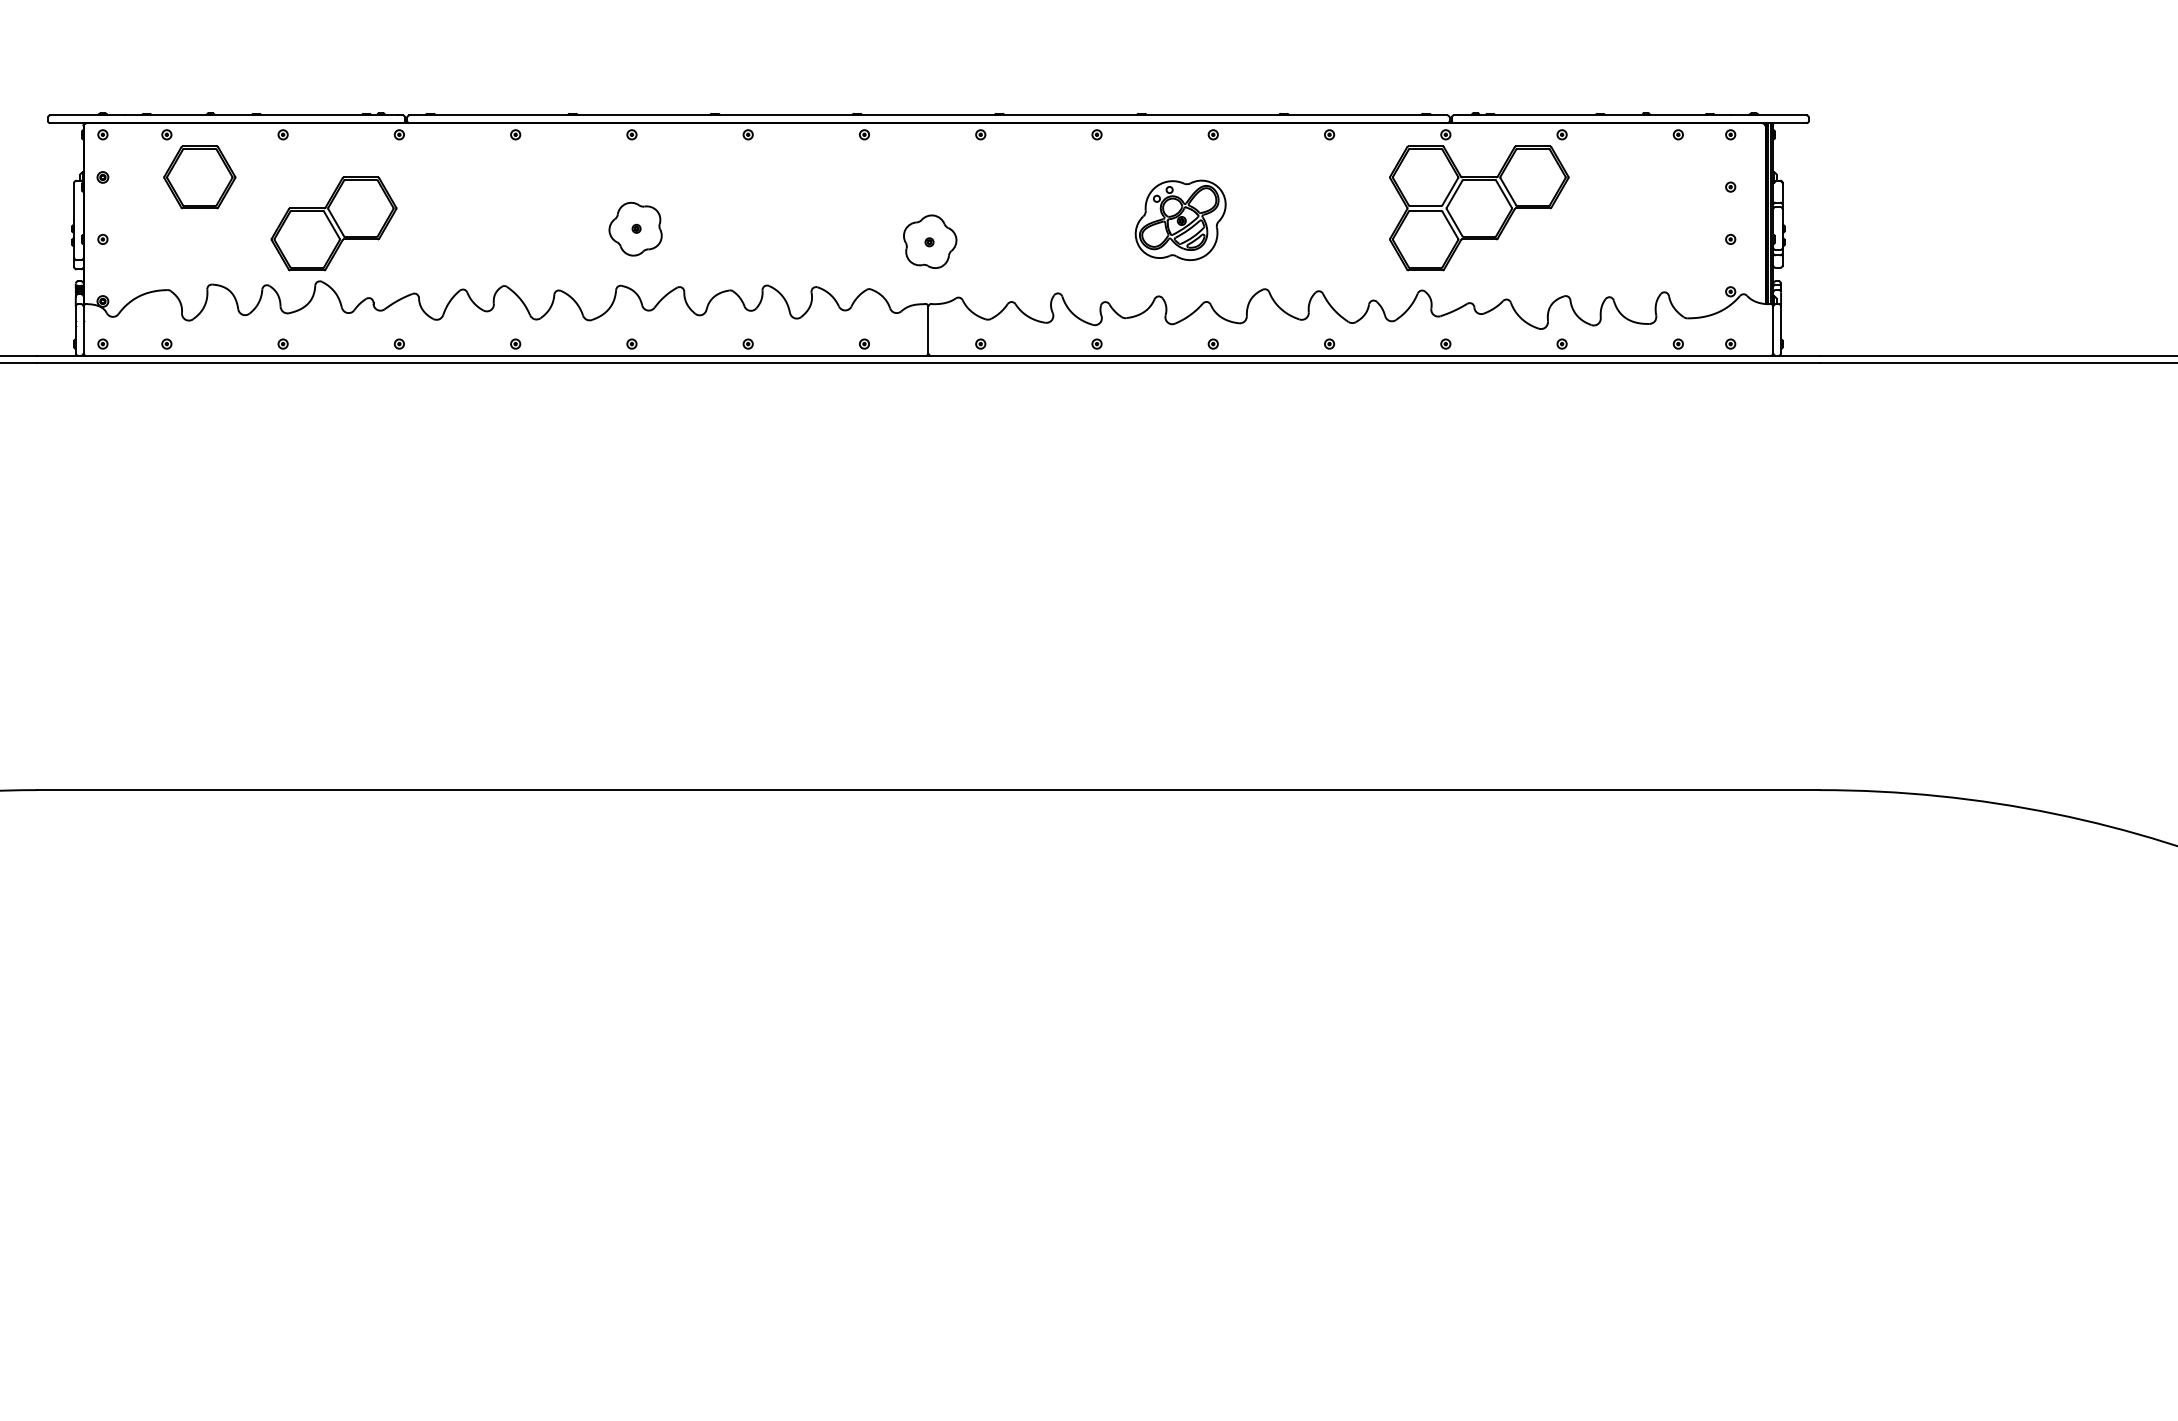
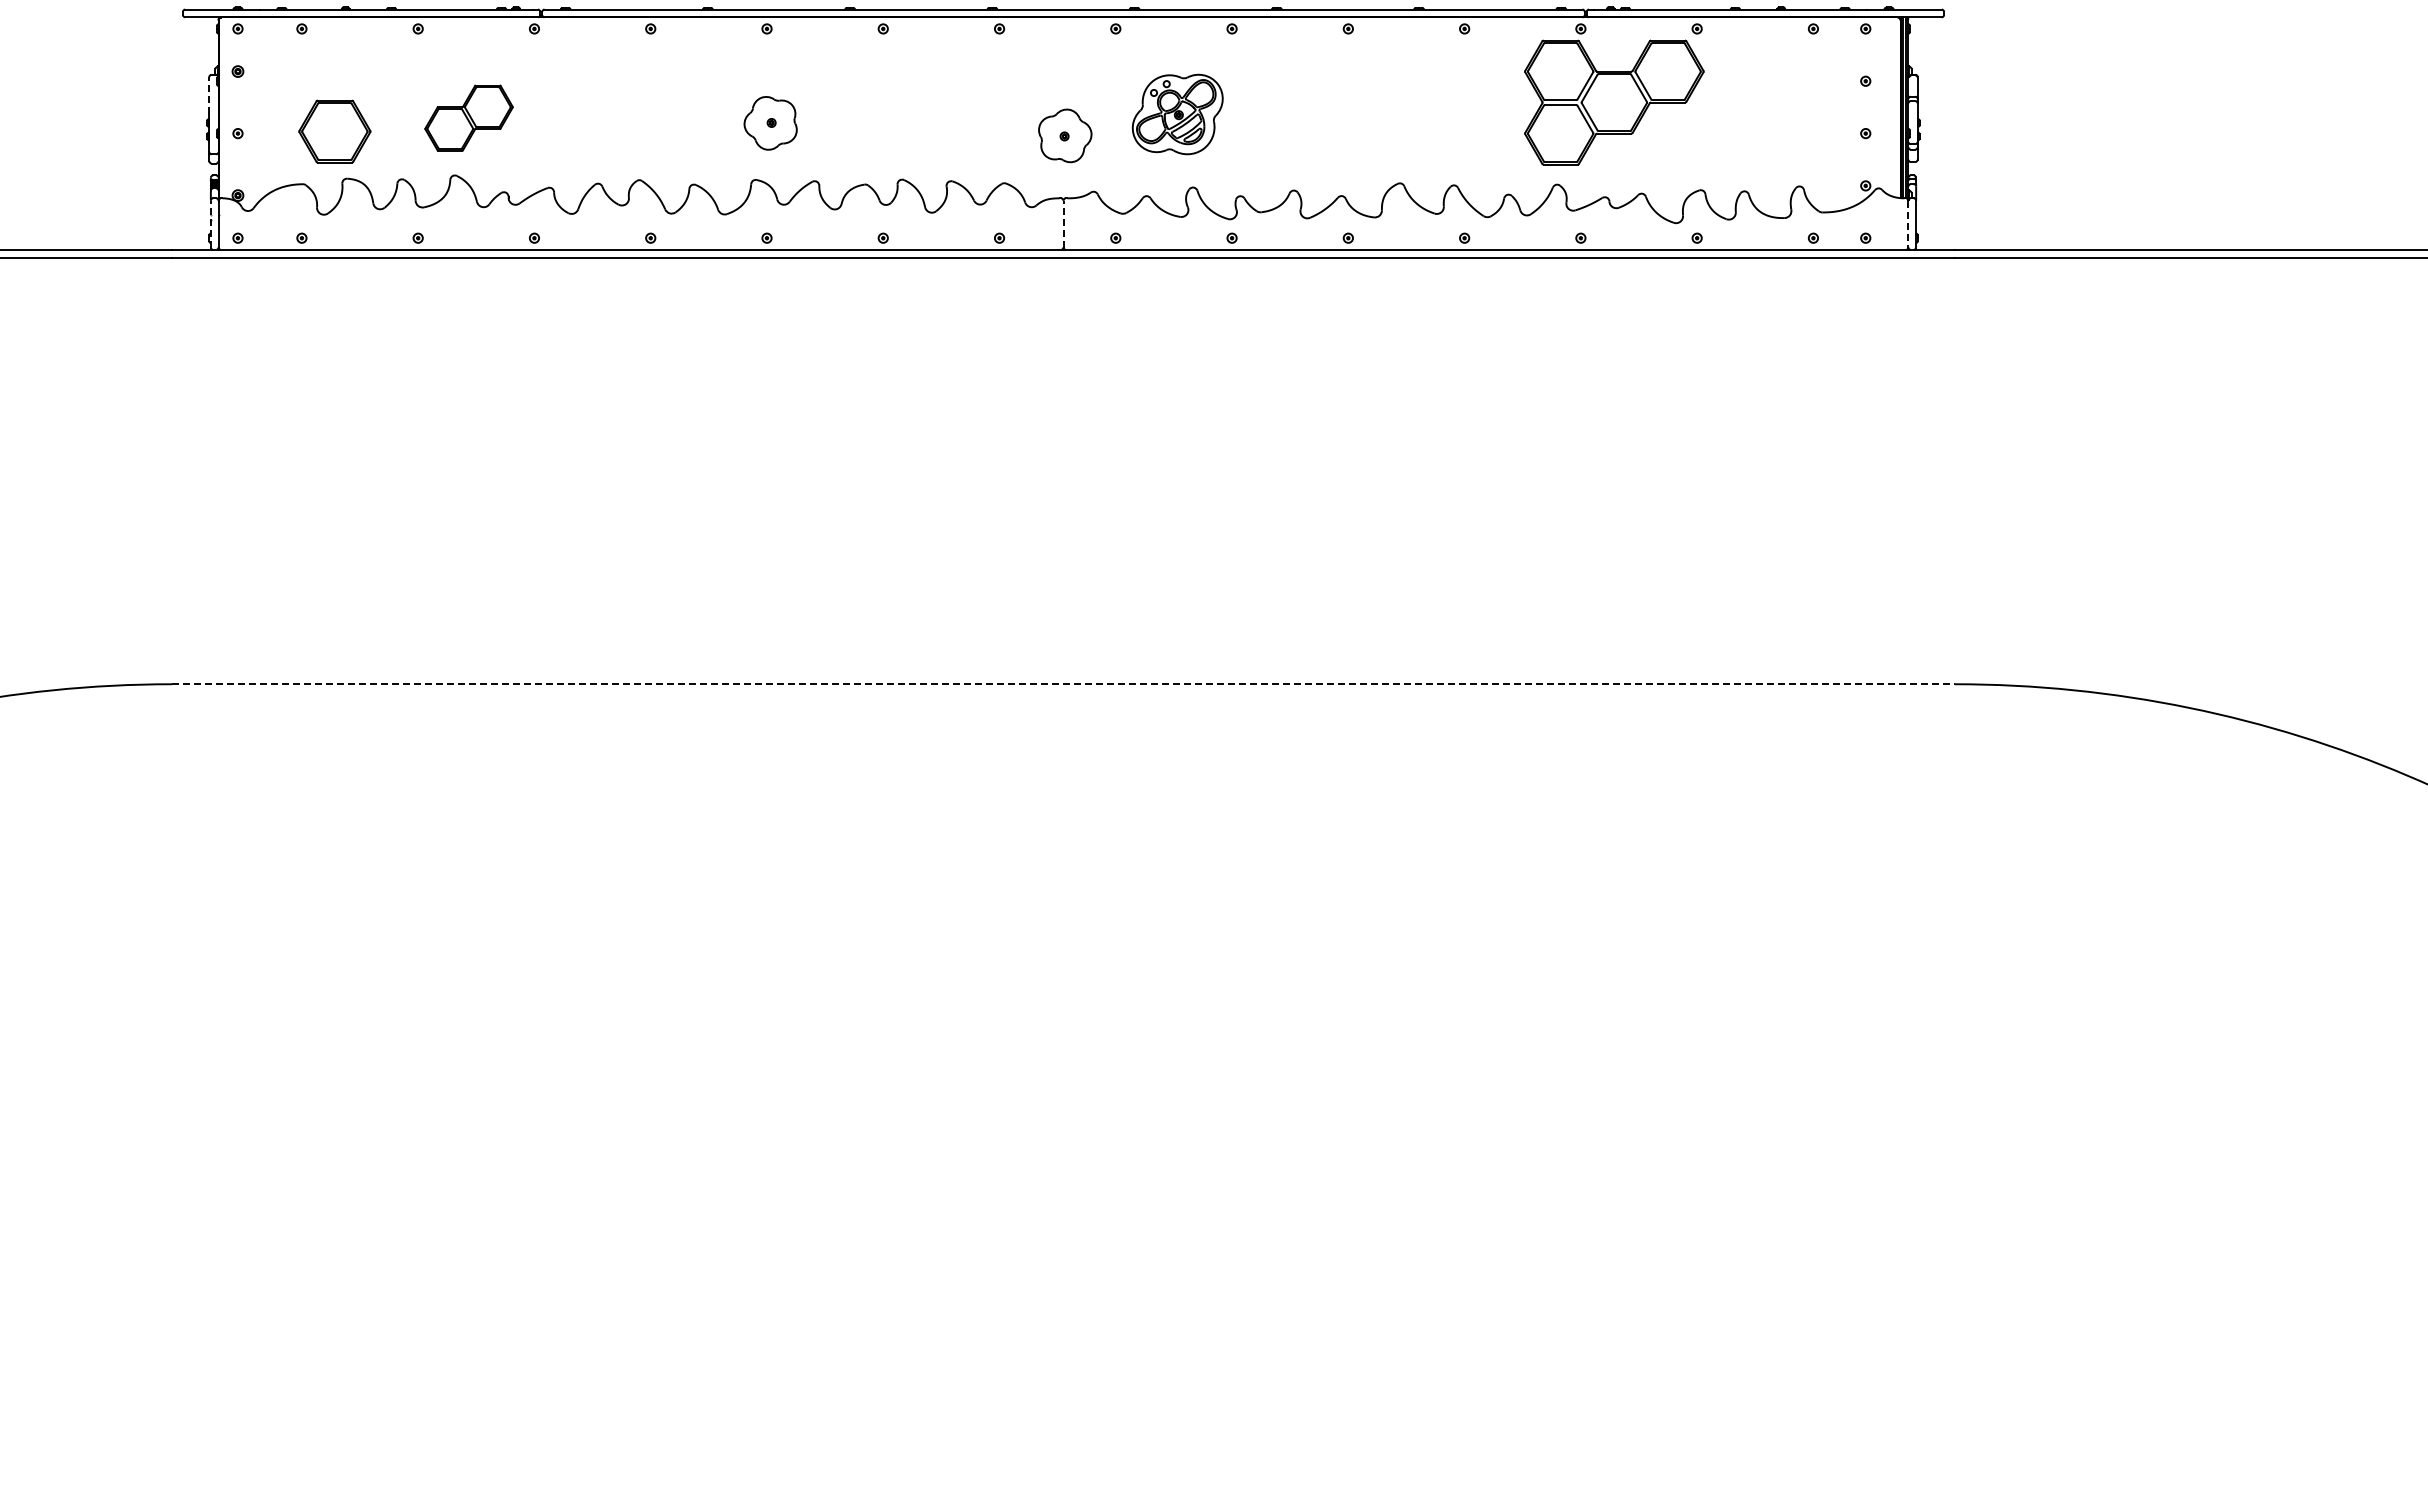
part: (199, 177) -> (334, 131), moved
line: (74, 201) -> (209, 95), solid -> dashed
part: (1180, 220) -> (1177, 114), moved
part: (333, 223) -> (468, 117), size x0.7
line: (75, 329) -> (210, 223), solid -> dashed
line: (928, 329) -> (1063, 223), solid -> dashed
line: (1773, 330) -> (1908, 224), solid -> dashed
line: (929, 790) -> (1064, 684), solid -> dashed

